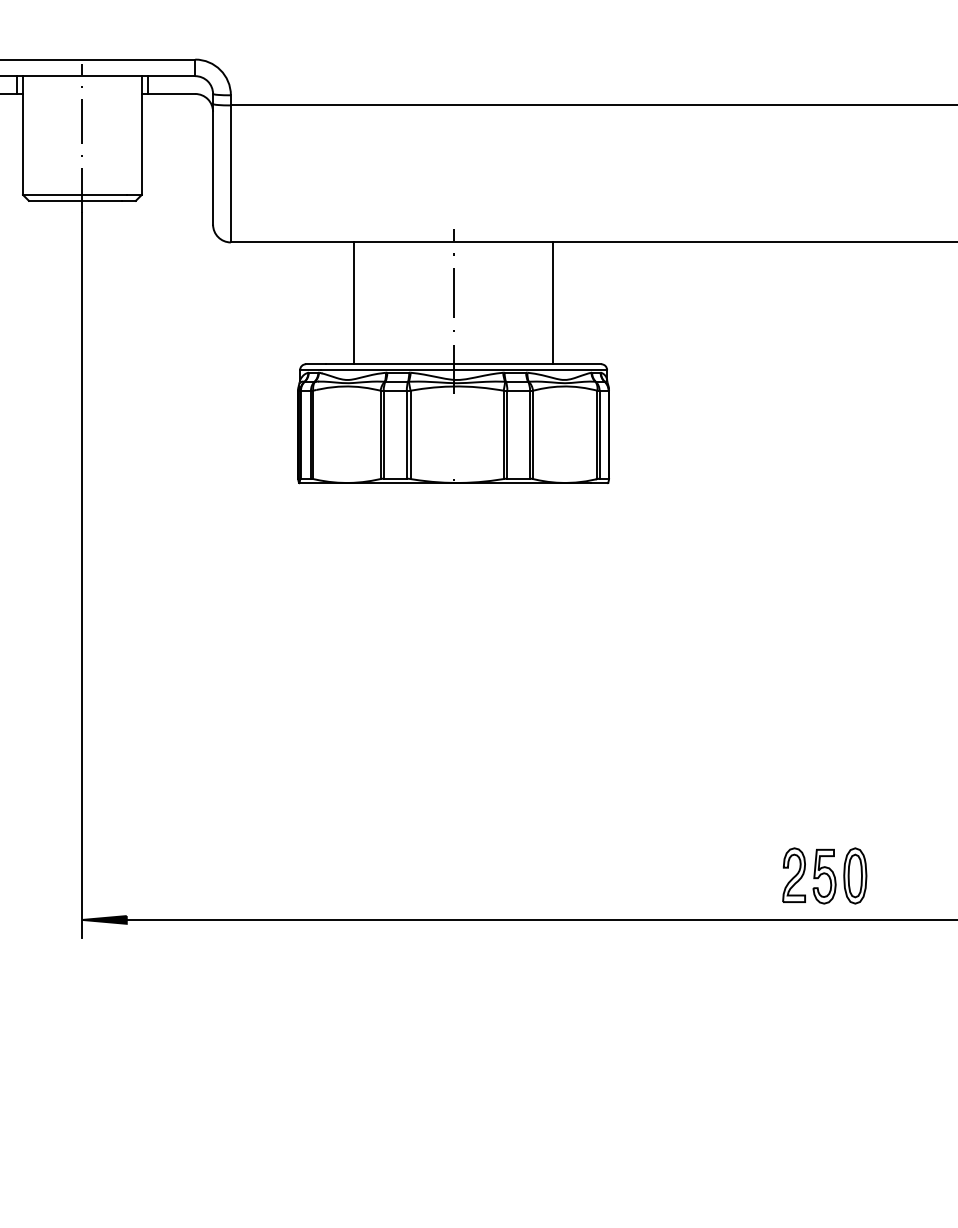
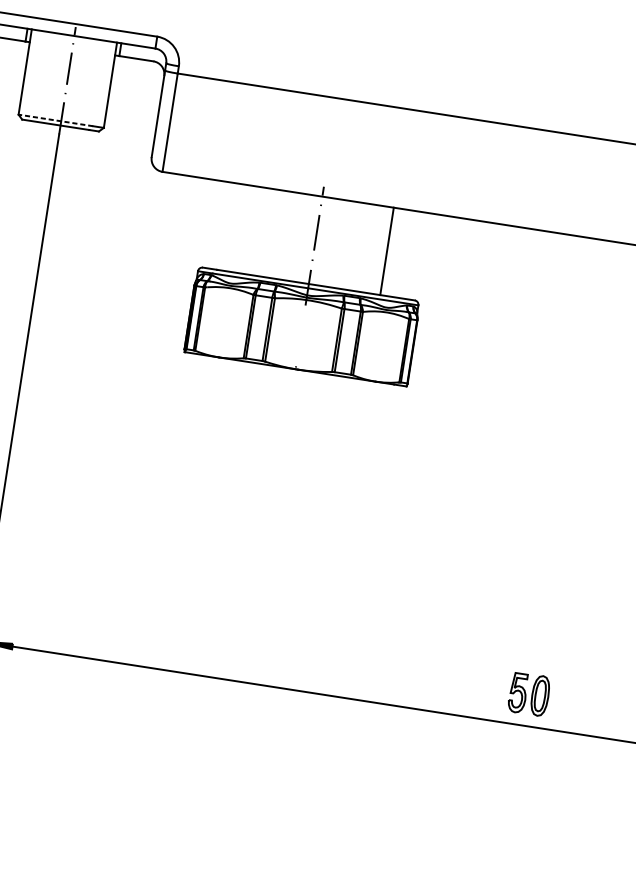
line: (74, 194) -> (55, 120), solid -> dashed
line: (354, 303) -> (244, 229), removed
part: (793, 874) -> (496, 688), removed

